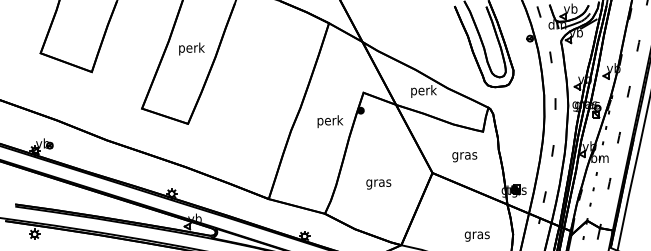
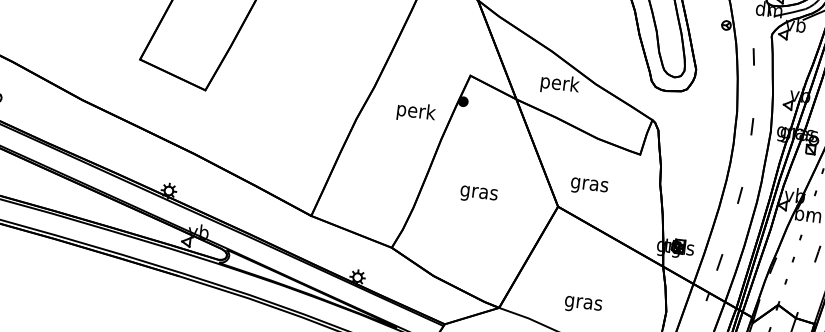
text: (464, 157) -> (588, 187), moved
text: (378, 184) -> (478, 194), moved
text: (476, 236) -> (582, 304), moved

